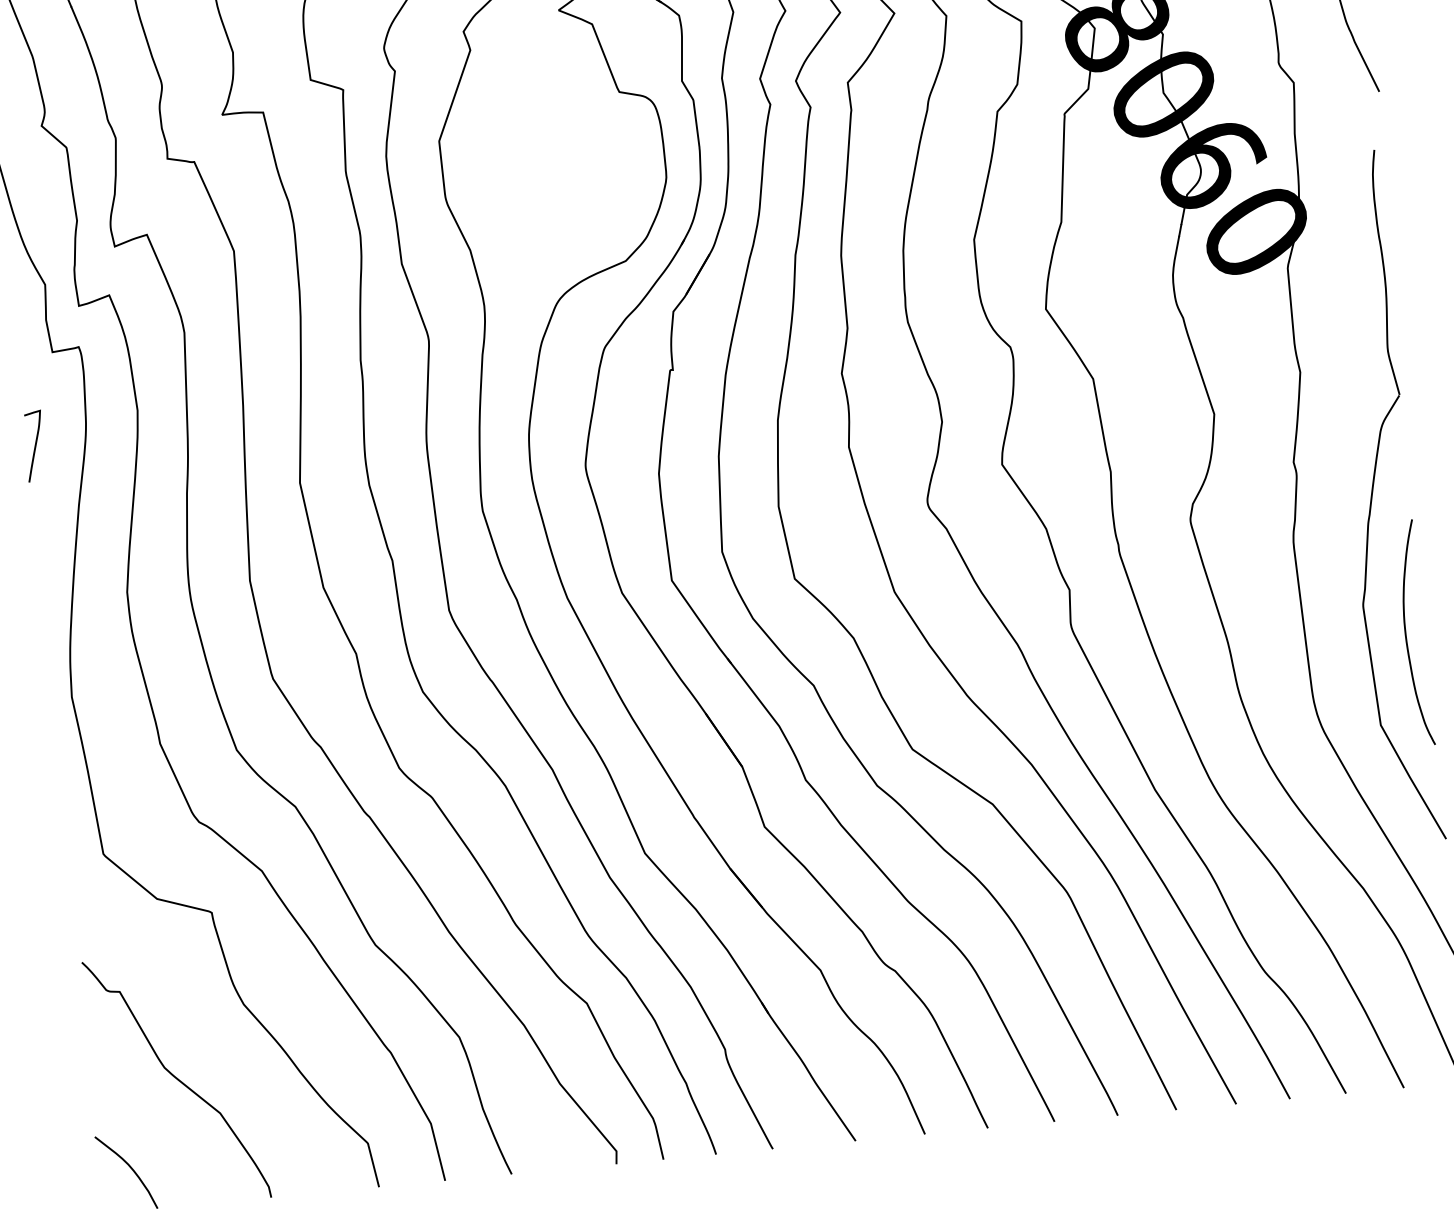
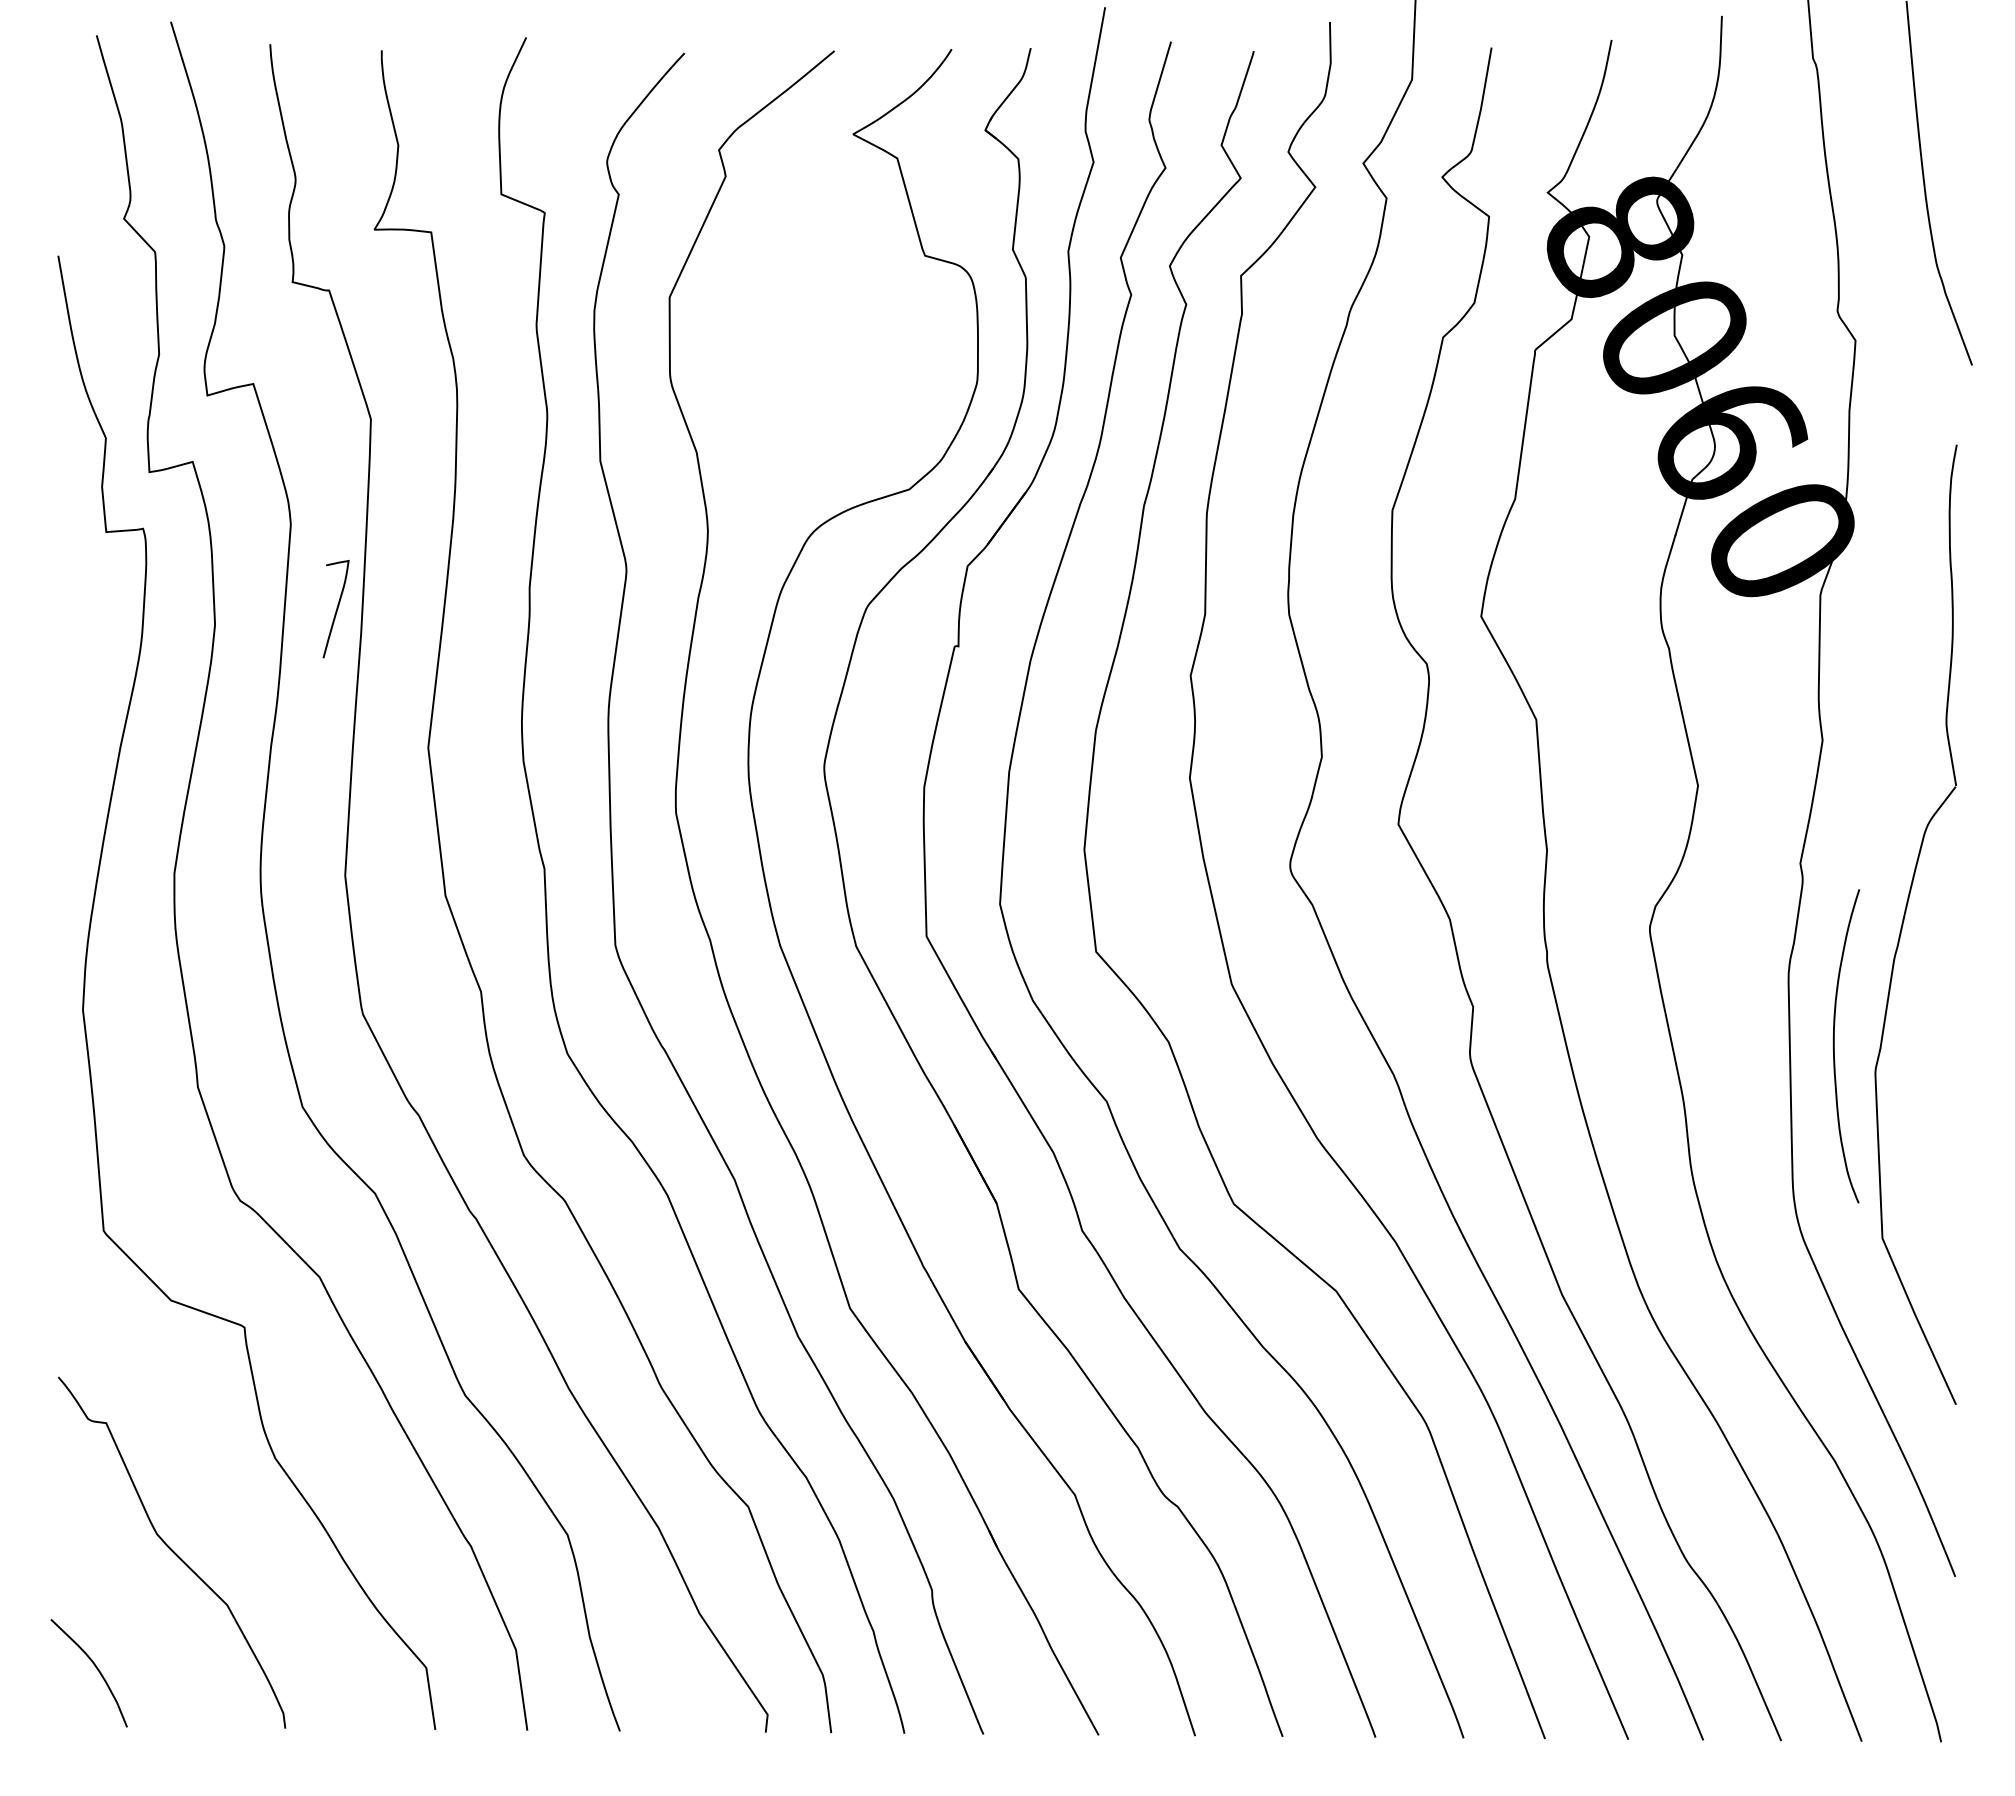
curve: (35, 446) -> (336, 609), moved
curve: (1406, 634) -> (1834, 1046), moved

